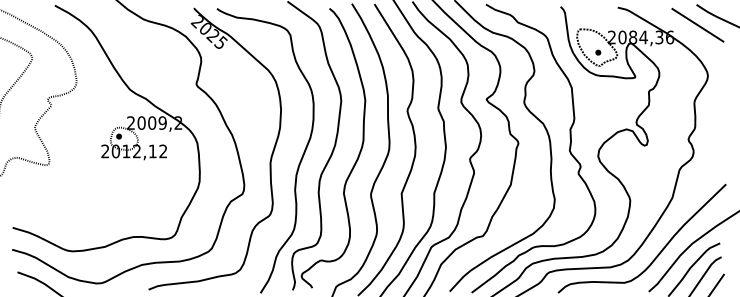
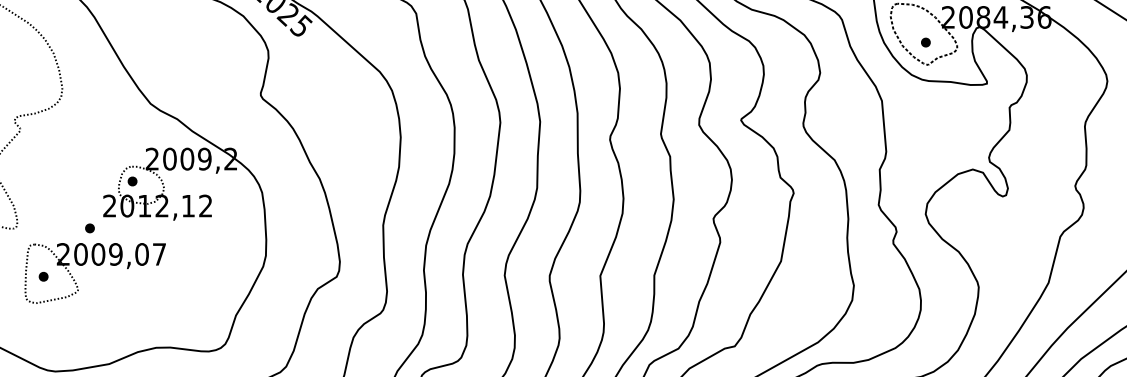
part: (96, 186) -> (95, 264), added

